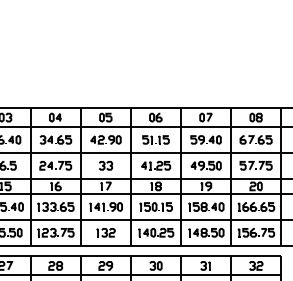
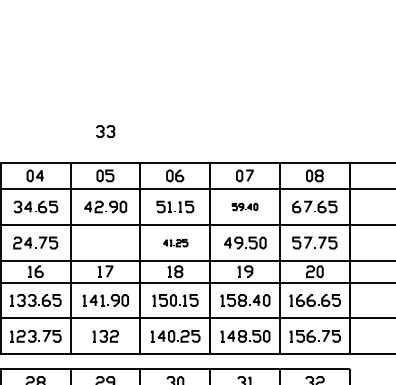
part: (205, 139) -> (244, 206), size x0.6
part: (105, 165) -> (105, 131), moved
part: (156, 165) -> (176, 242), size x0.6

